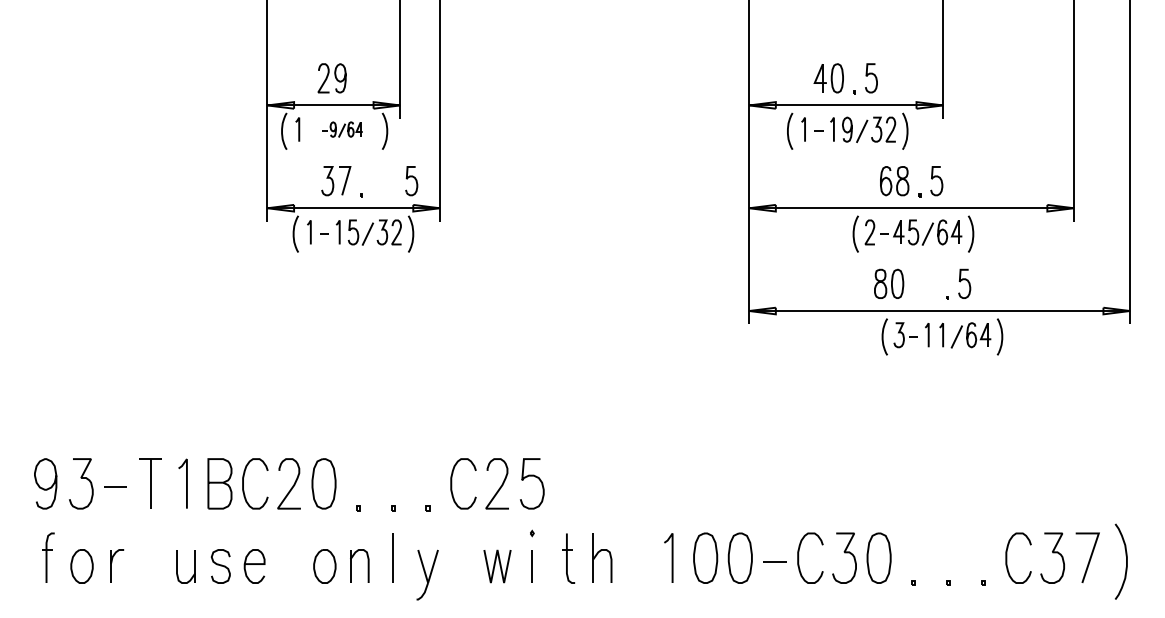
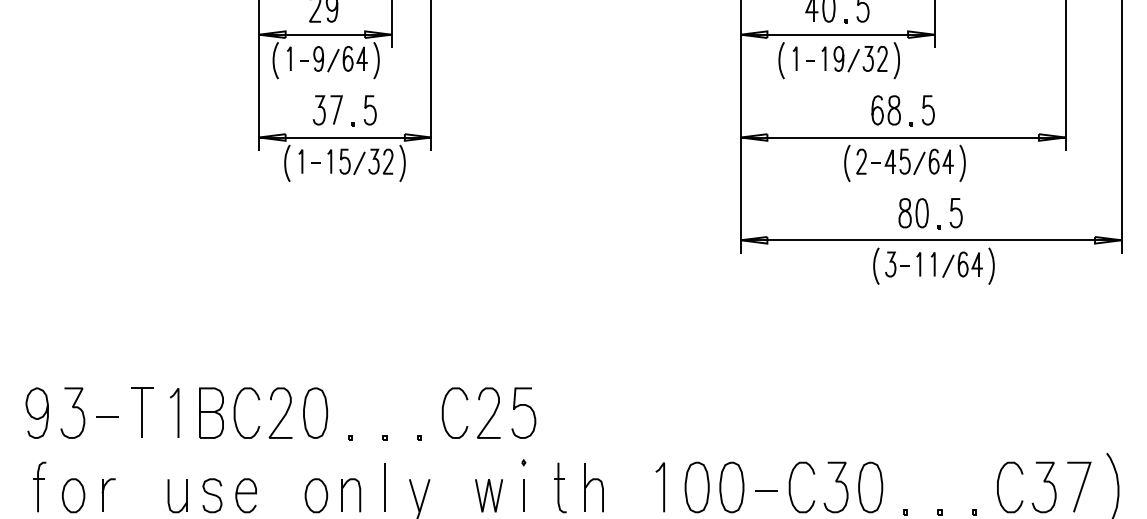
part: (342, 129) -> (334, 58), size x1.67
part: (411, 181) -> (370, 110), moved
part: (889, 283) -> (914, 212), moved

